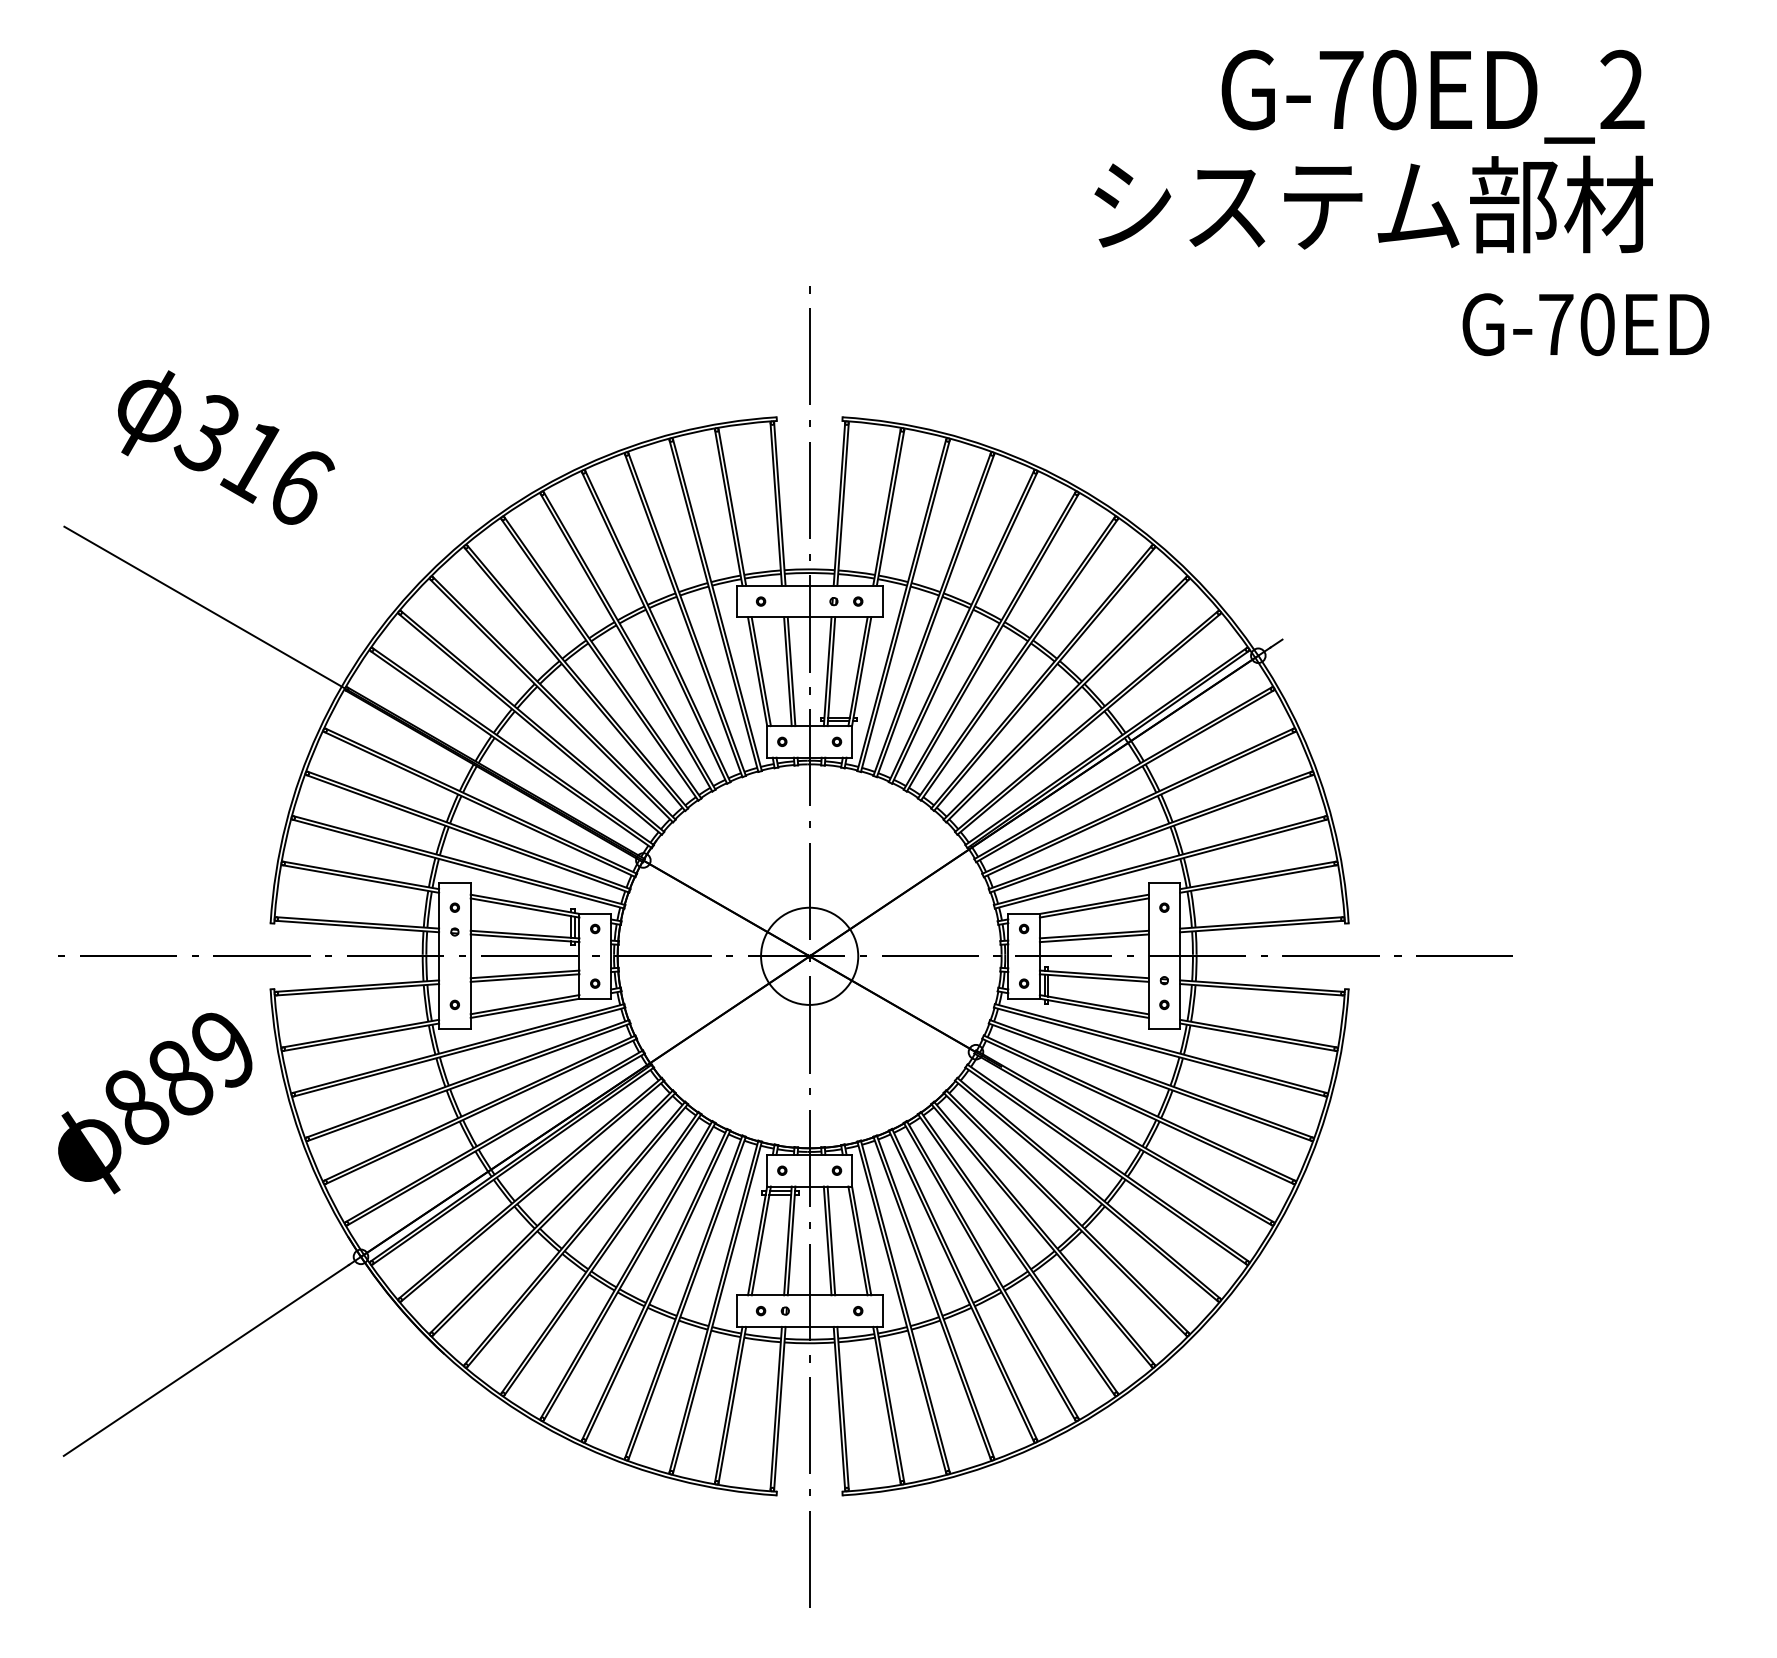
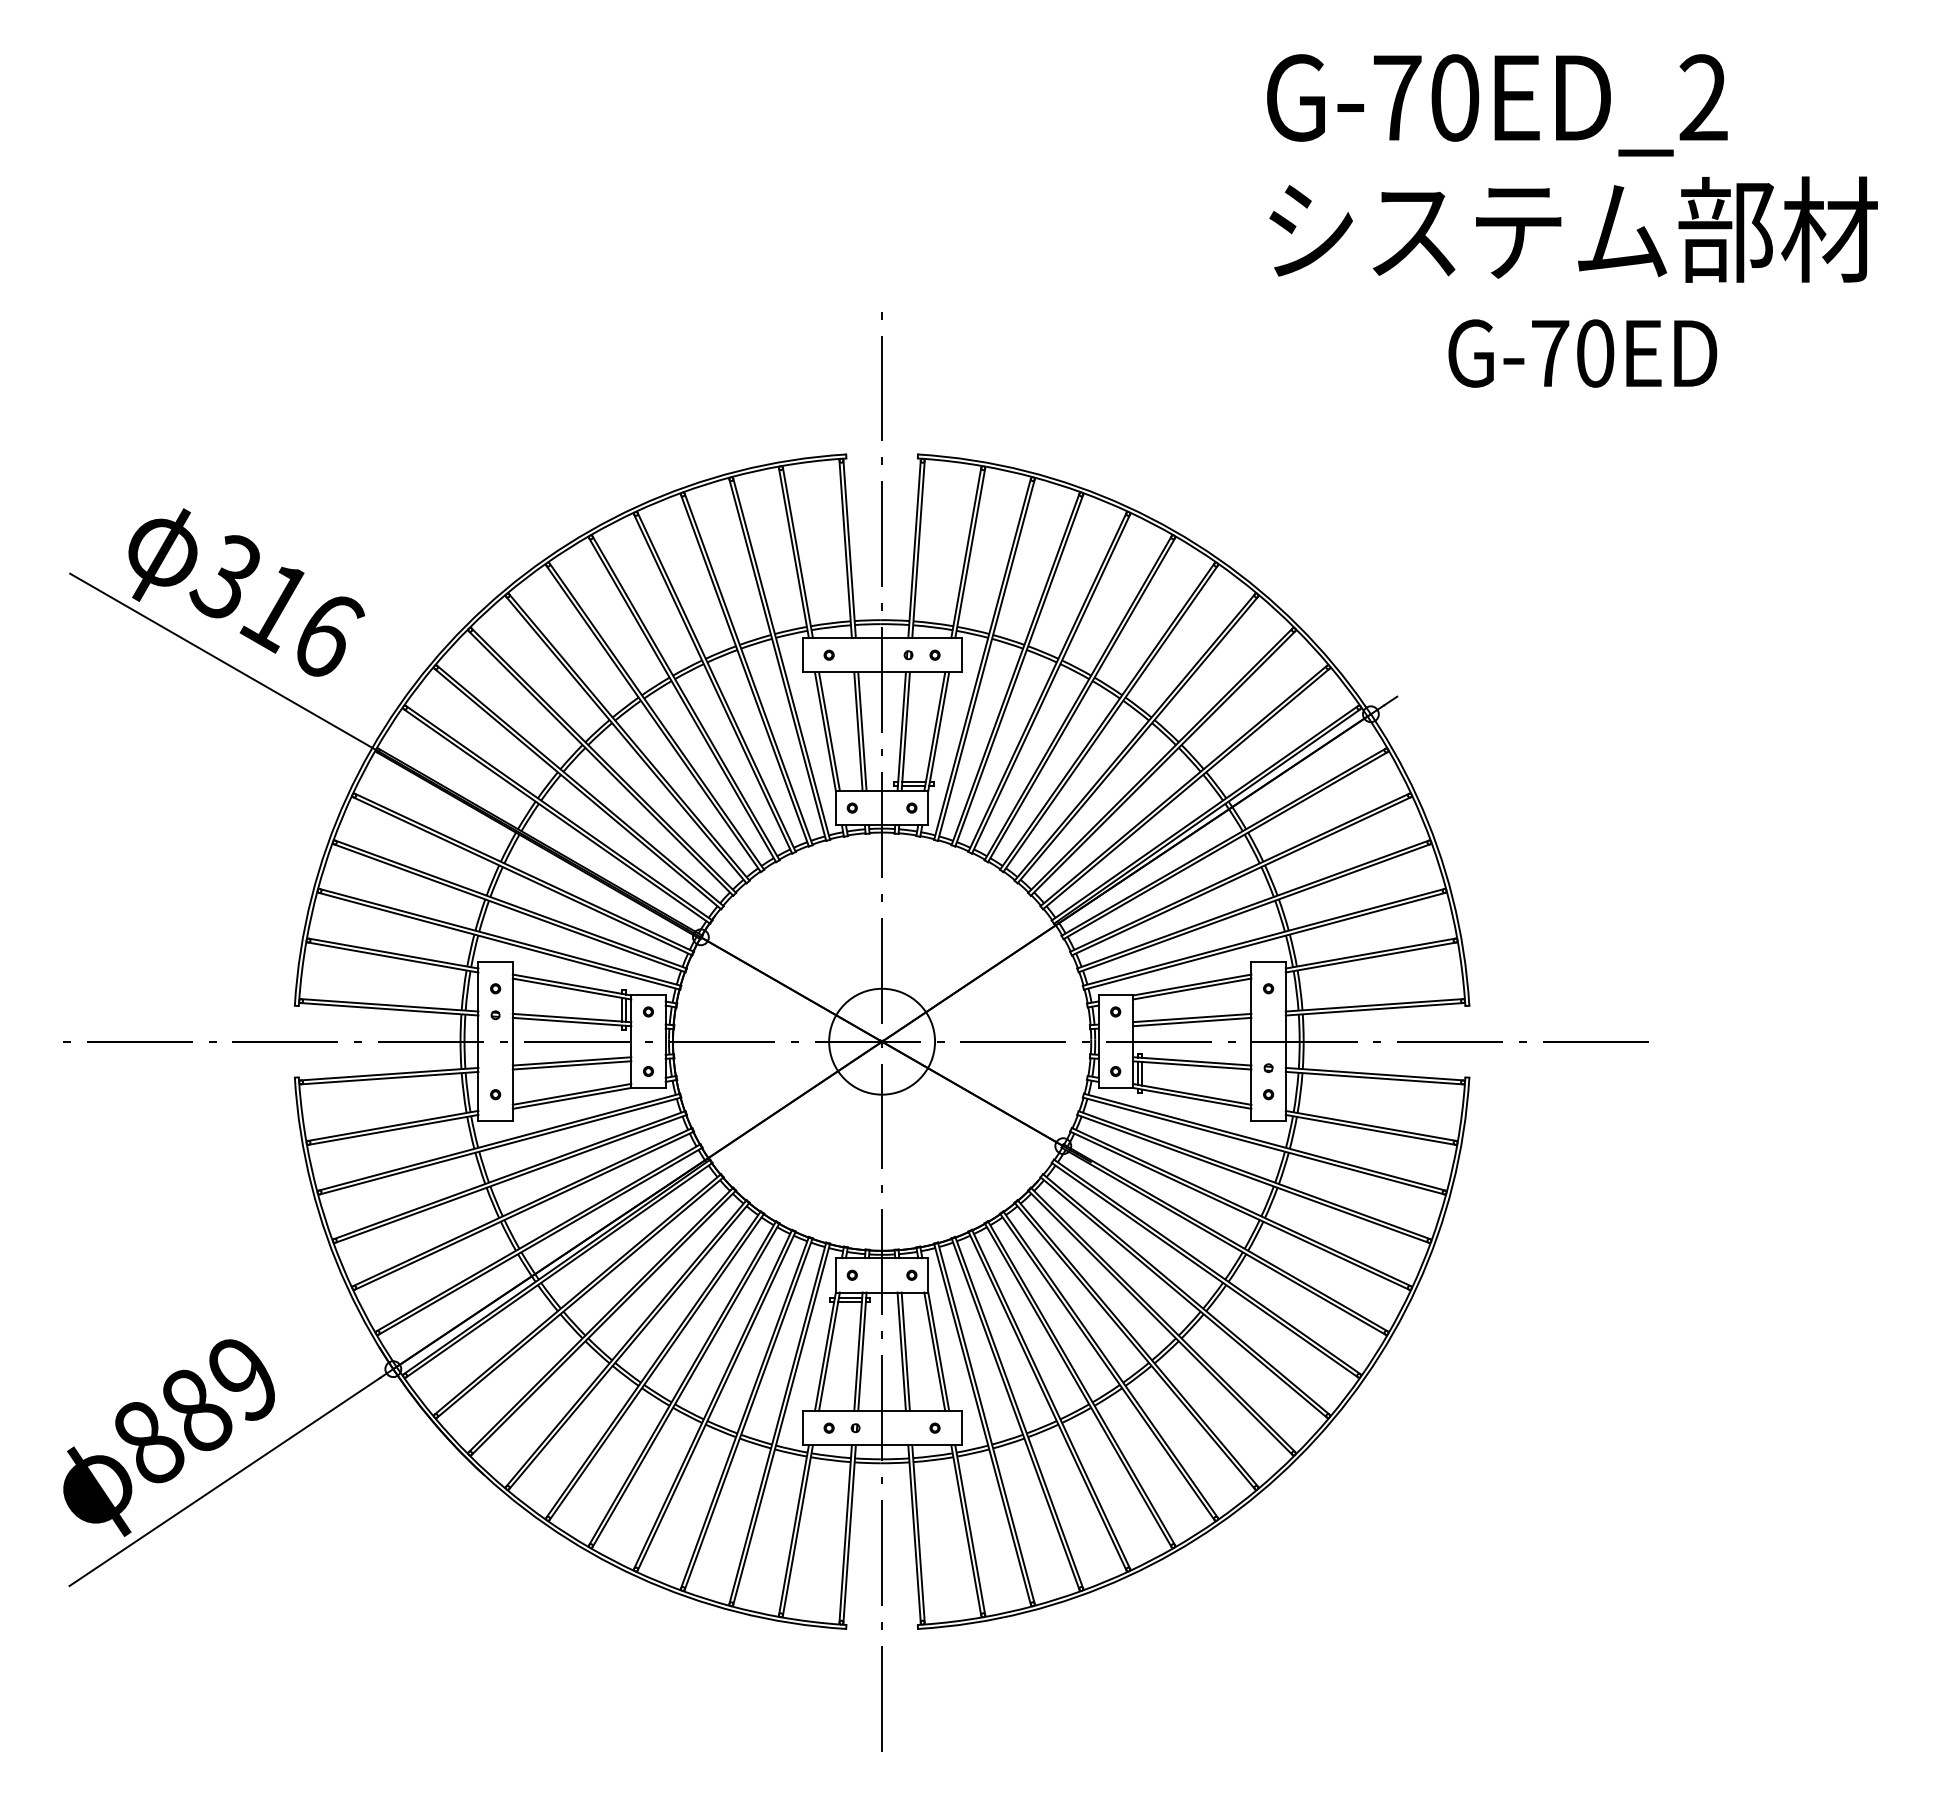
text: (1433, 96) -> (1497, 105), moved
text: (1373, 204) -> (1573, 229), moved
text: (1585, 324) -> (1582, 353), moved
text: (226, 447) -> (246, 592), moved
text: (154, 1102) -> (168, 1437), moved

